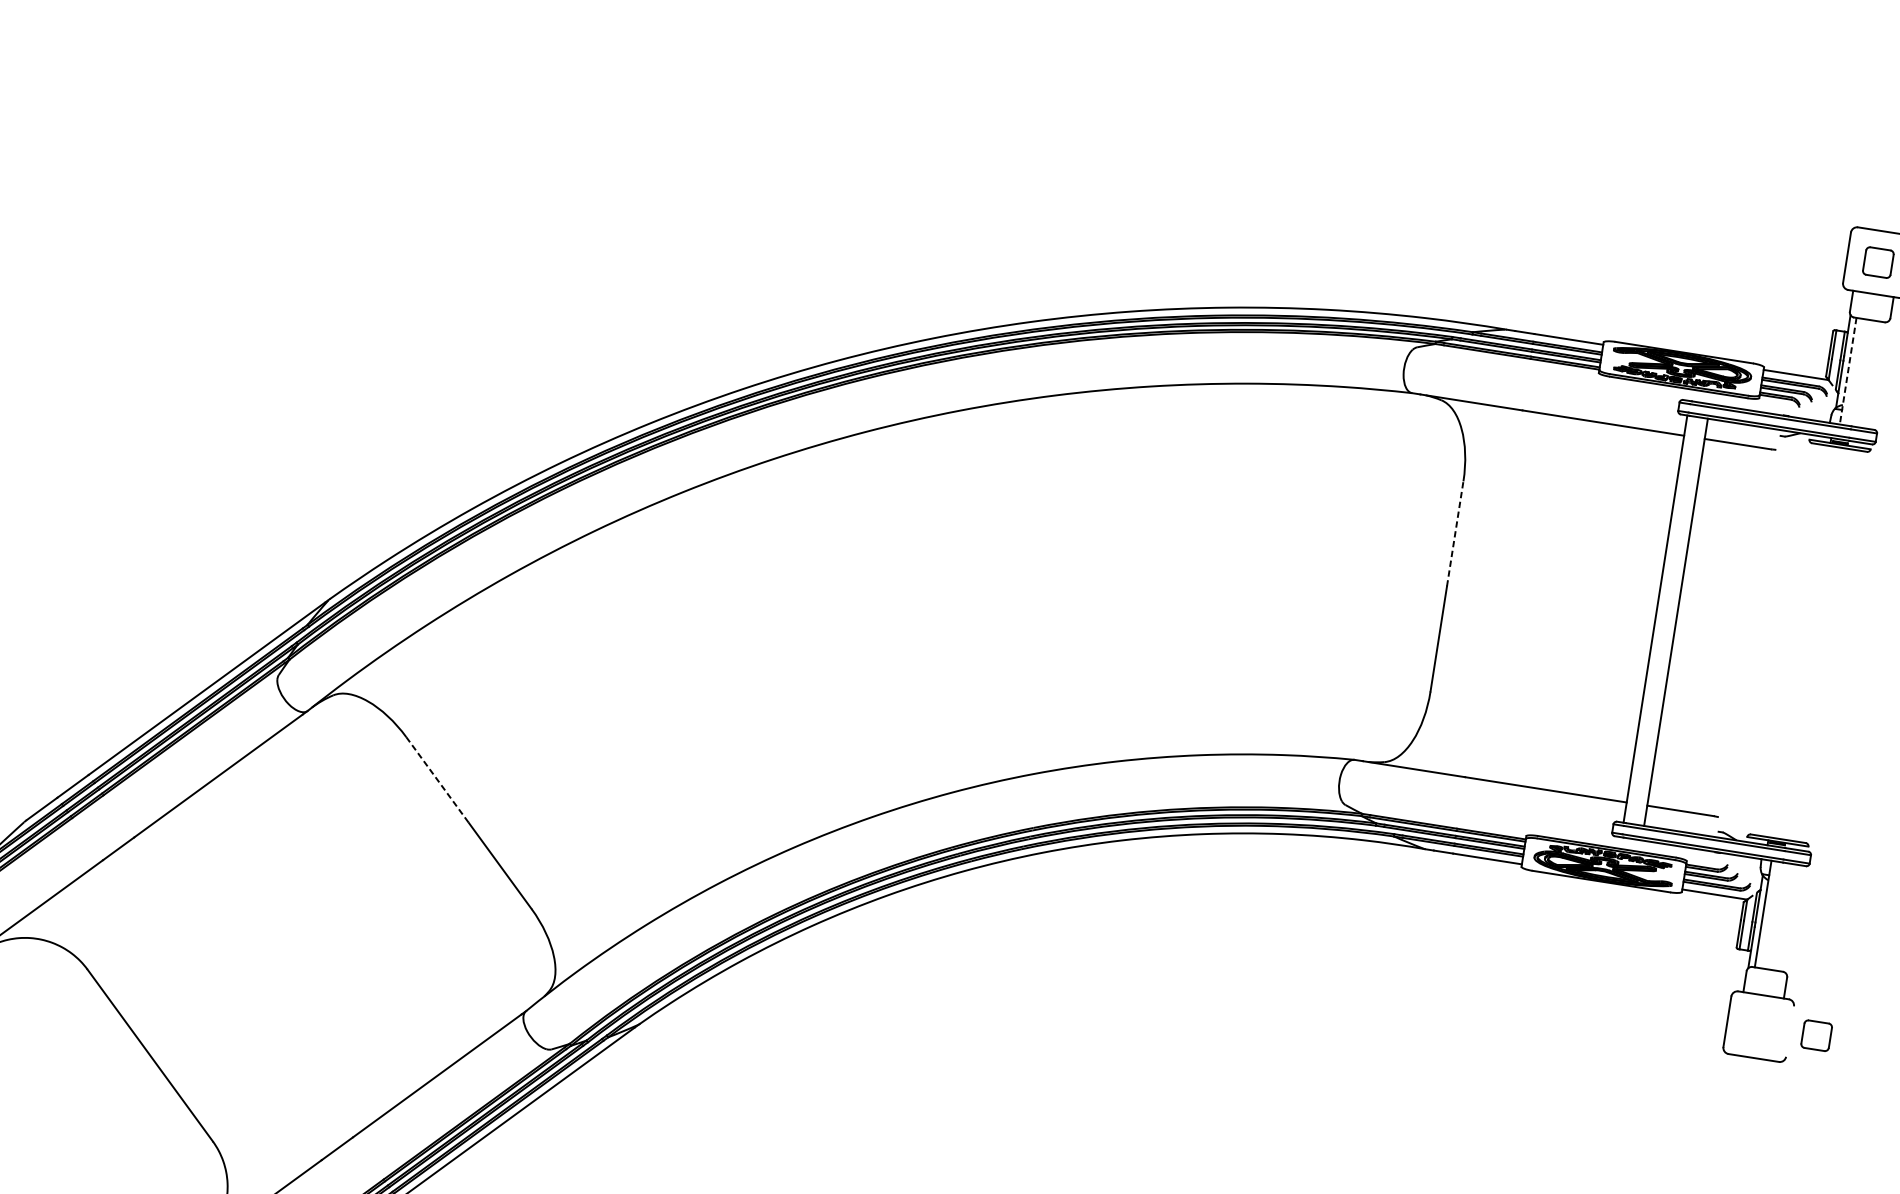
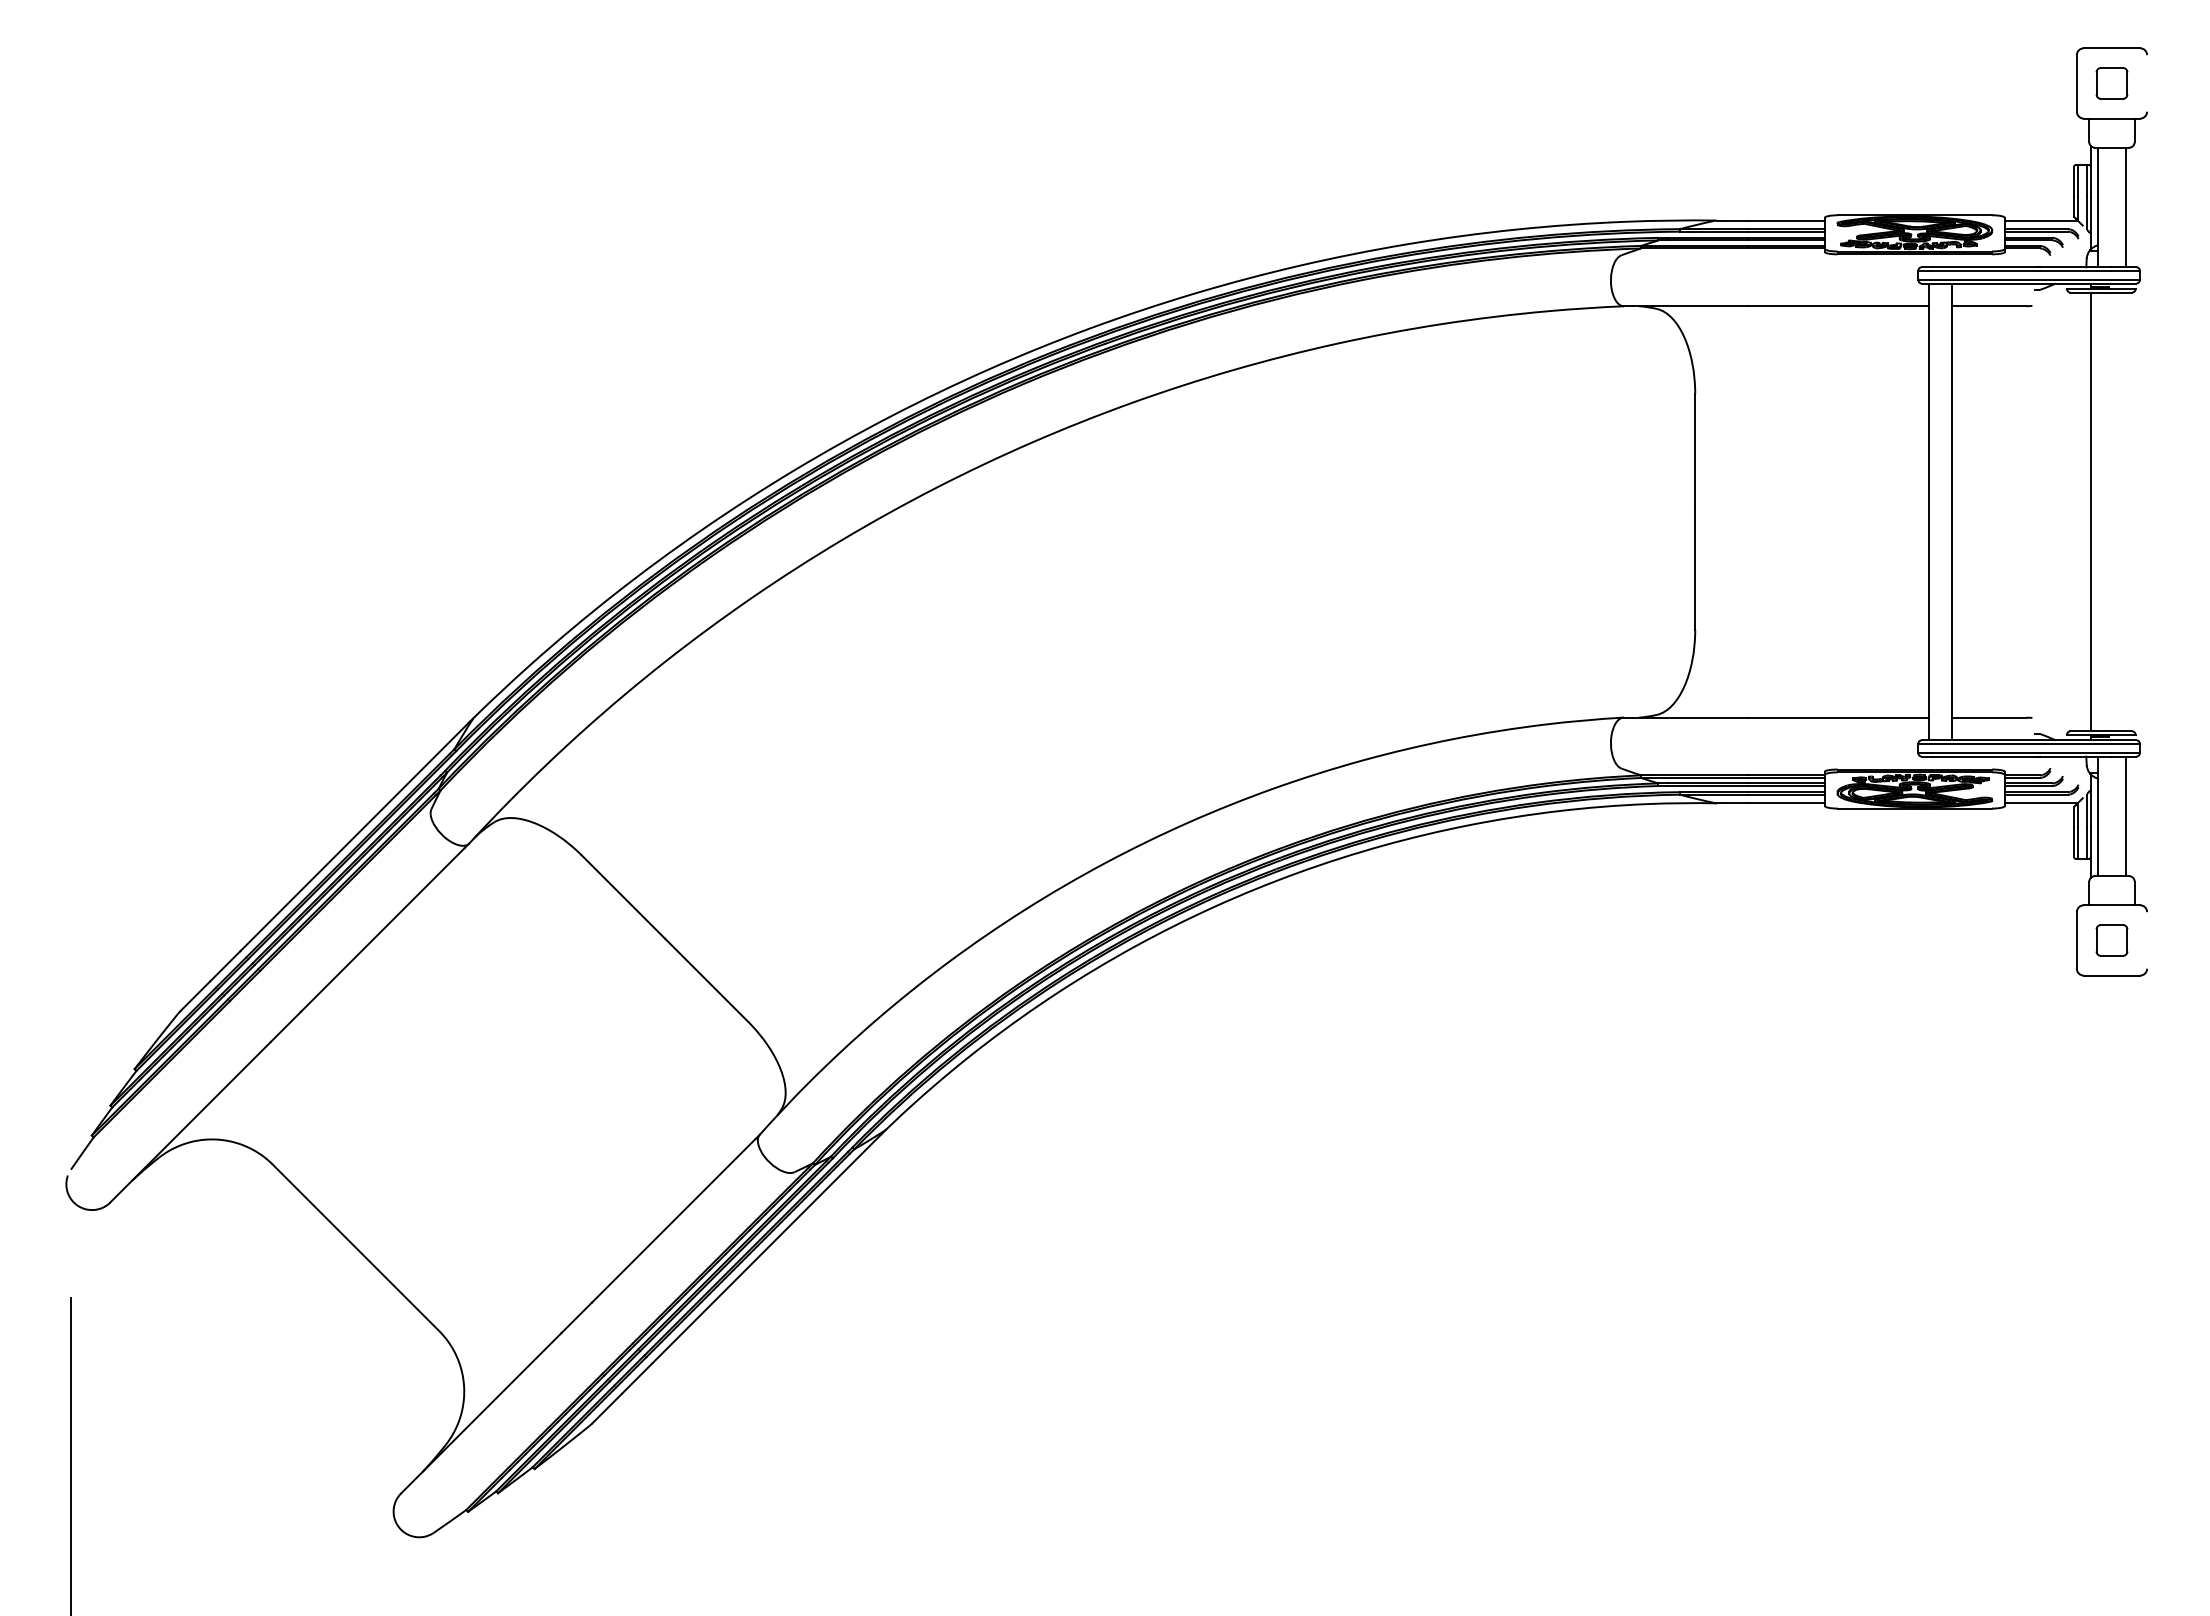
line: (1848, 371) -> (2097, 207), dashed -> solid
line: (1873, 375) -> (2126, 207), added
line: (1455, 534) -> (1695, 453), dashed -> solid
line: (1799, 641) -> (2090, 511), added
line: (437, 779) -> (623, 896), dashed -> solid
line: (1788, 918) -> (2126, 816), added
part: (1816, 1035) -> (2111, 940), moved

